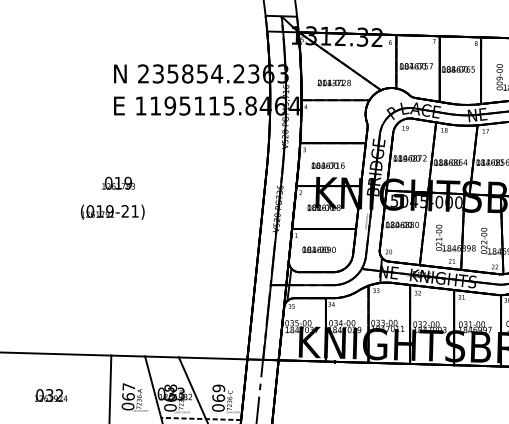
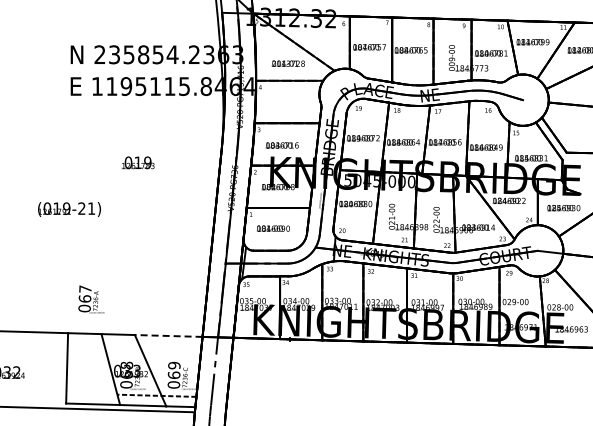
text: (117, 182) -> (137, 162), moved
text: (112, 212) -> (69, 209), moved
line: (212, 357) -> (168, 335), solid -> dashed
text: (135, 397) -> (91, 299), moved

